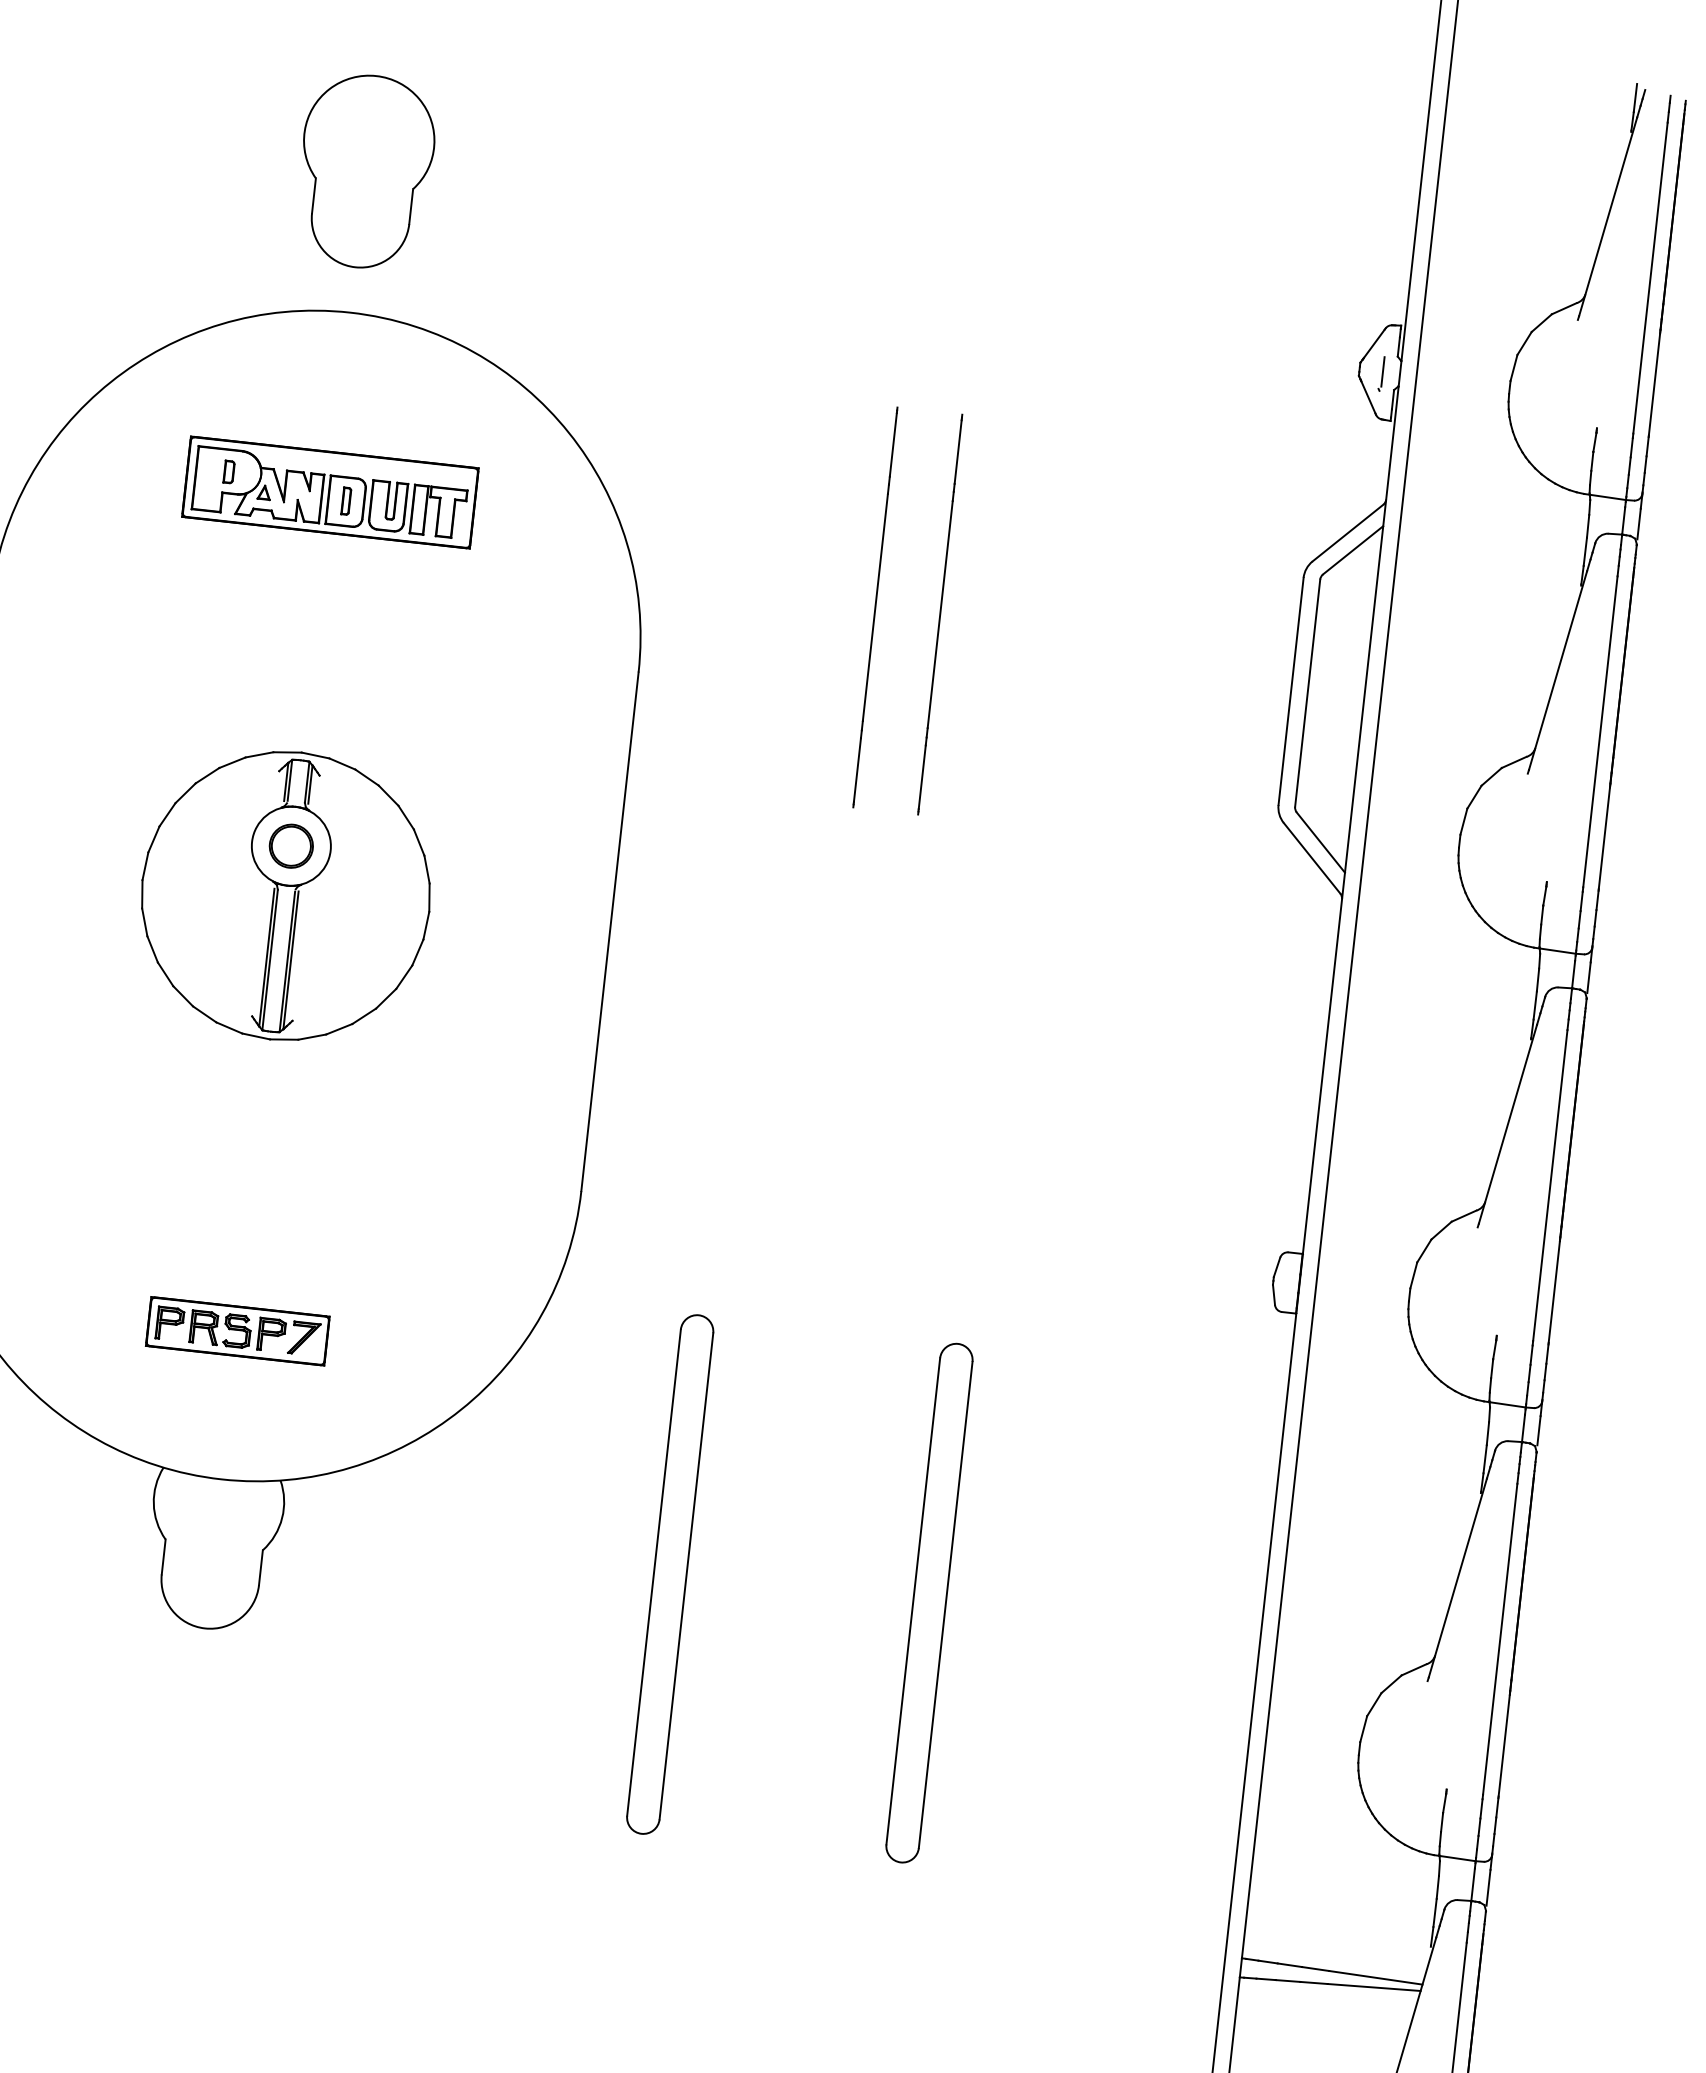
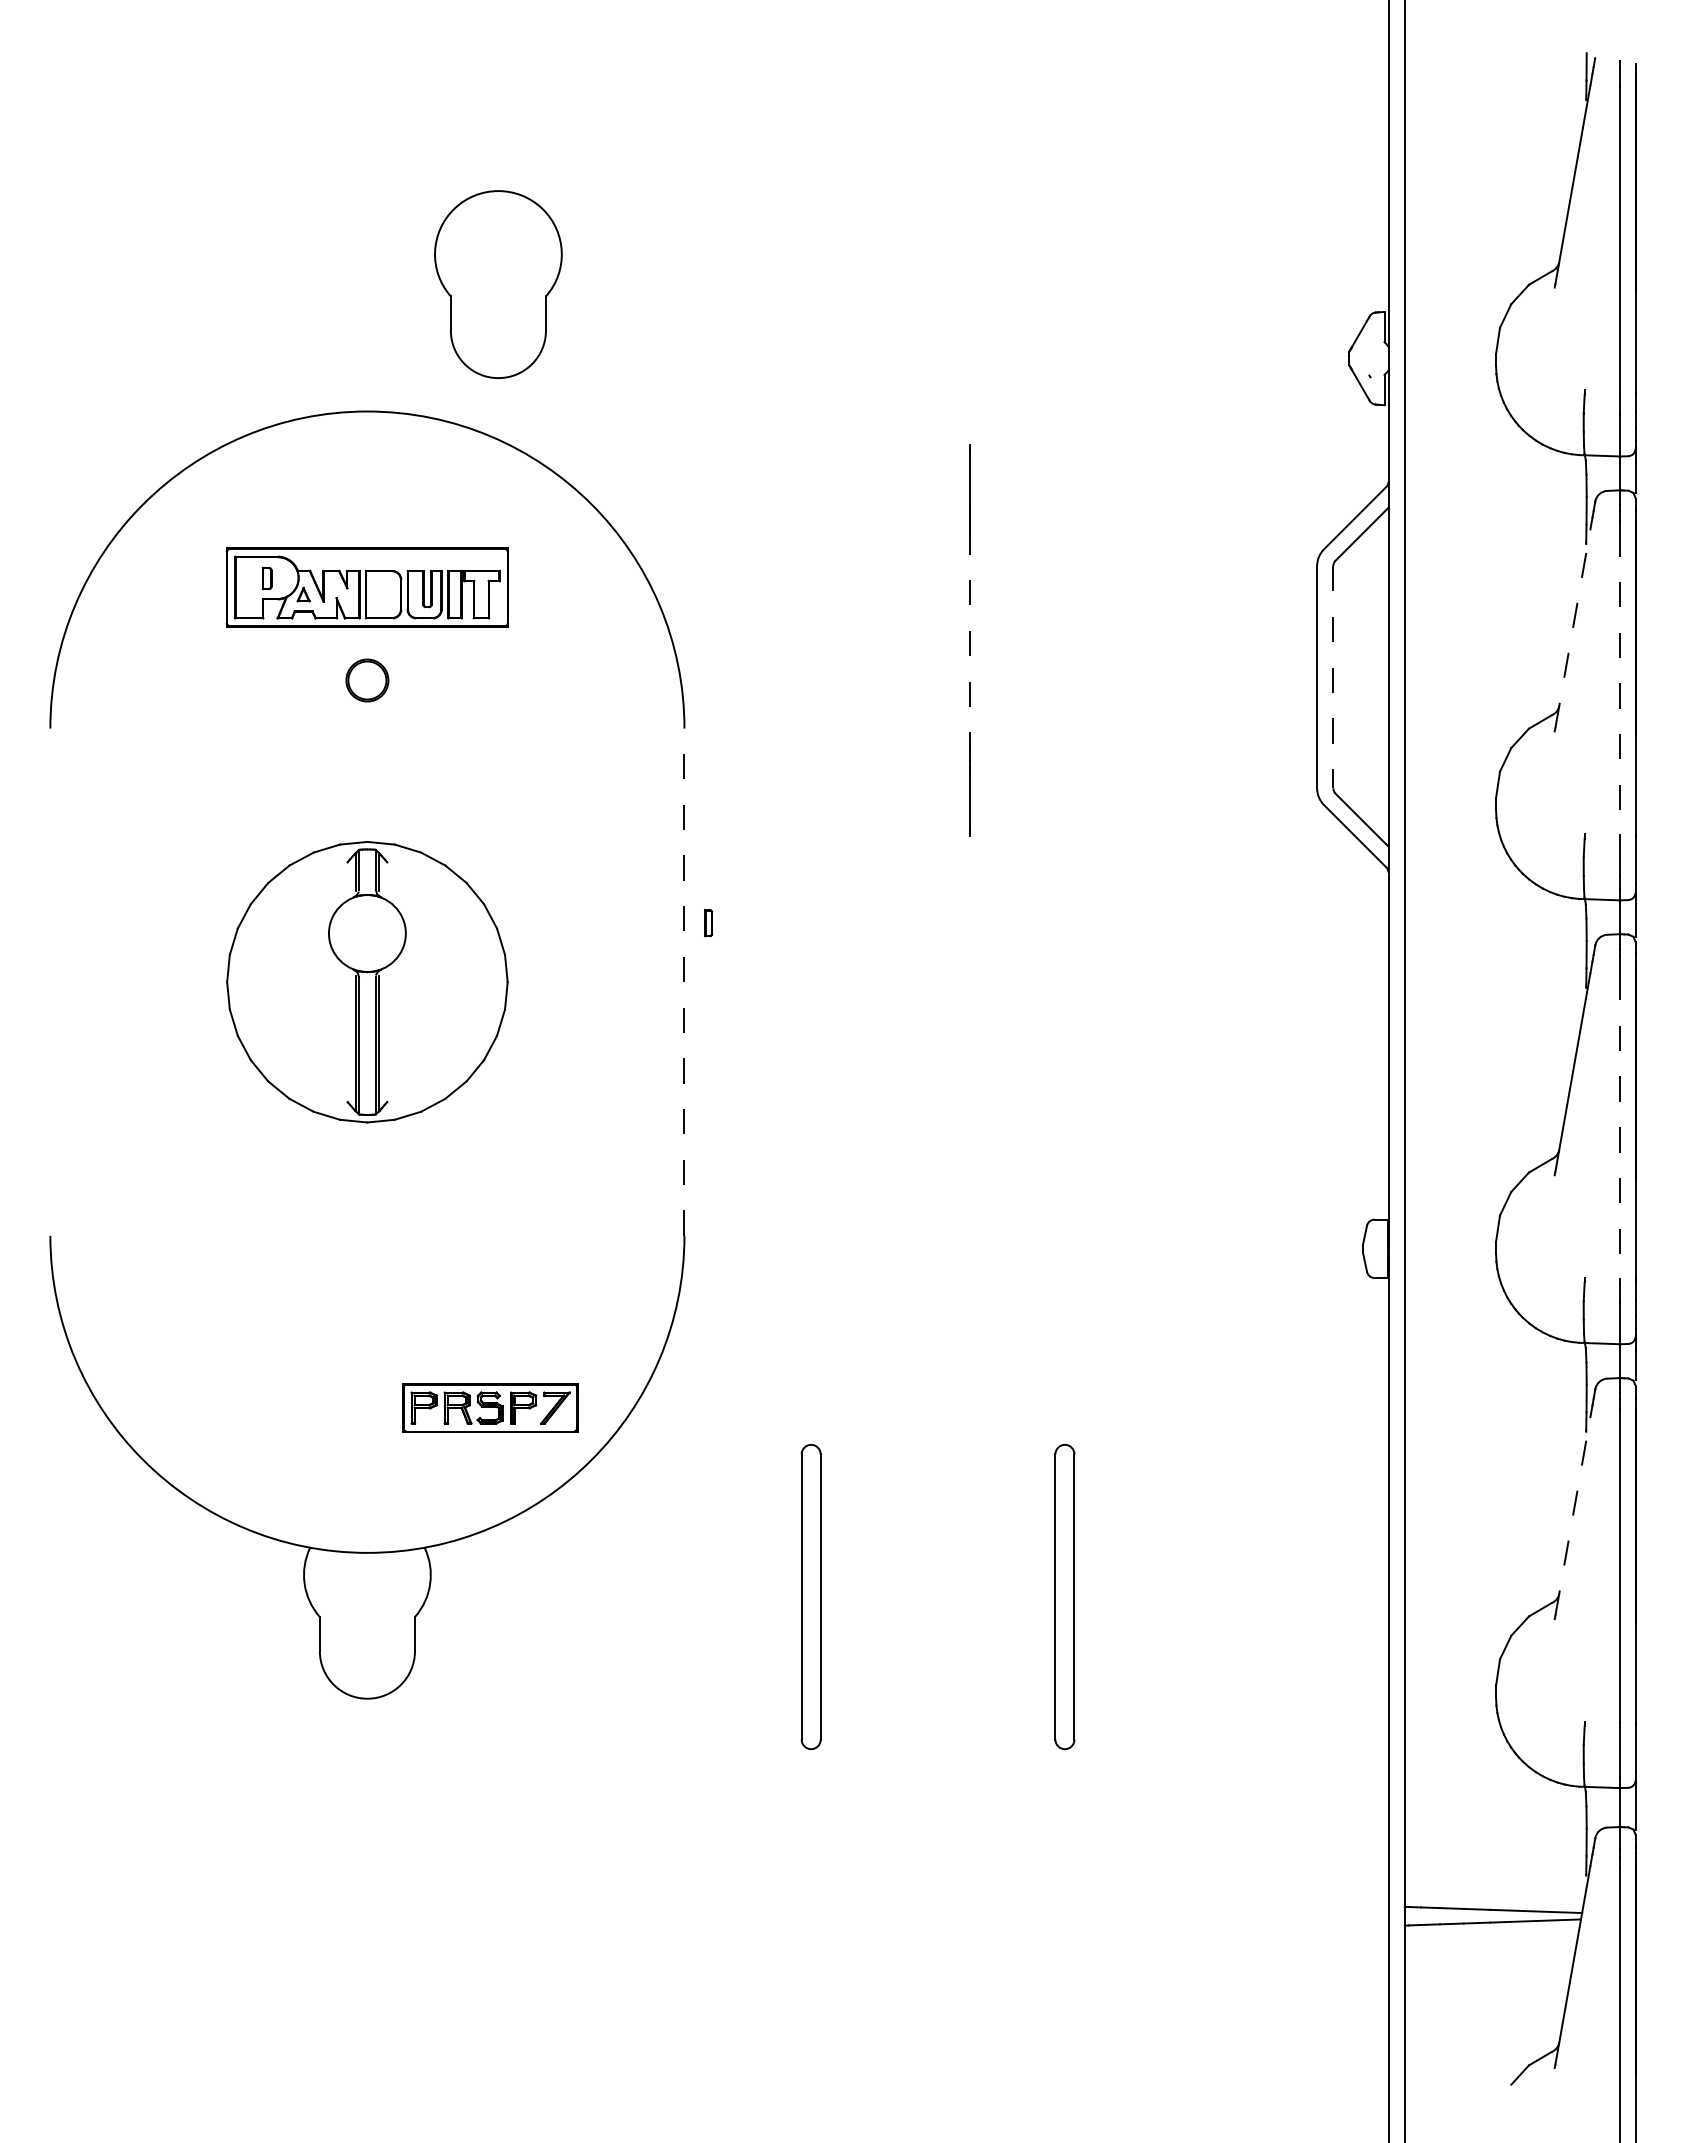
part: (365, 171) -> (498, 284), moved
line: (1382, 371) -> (1371, 358), removed
part: (346, 501) -> (708, 923), moved
line: (874, 607) -> (905, 640), removed
line: (939, 614) -> (969, 640), solid -> dashed
line: (1557, 670) -> (1572, 628), solid -> dashed
line: (1307, 693) -> (1333, 677), solid -> dashed
line: (1600, 732) -> (1620, 683), solid -> dashed
part: (291, 846) -> (367, 680), moved
line: (609, 932) -> (684, 982), solid -> dashed
line: (1550, 1185) -> (1620, 1127), solid -> dashed
part: (237, 1330) -> (490, 1407), moved
part: (669, 1573) -> (810, 1596), size x0.6
line: (1457, 1578) -> (1572, 1516), solid -> dashed
part: (929, 1602) -> (1064, 1596), size x0.6

